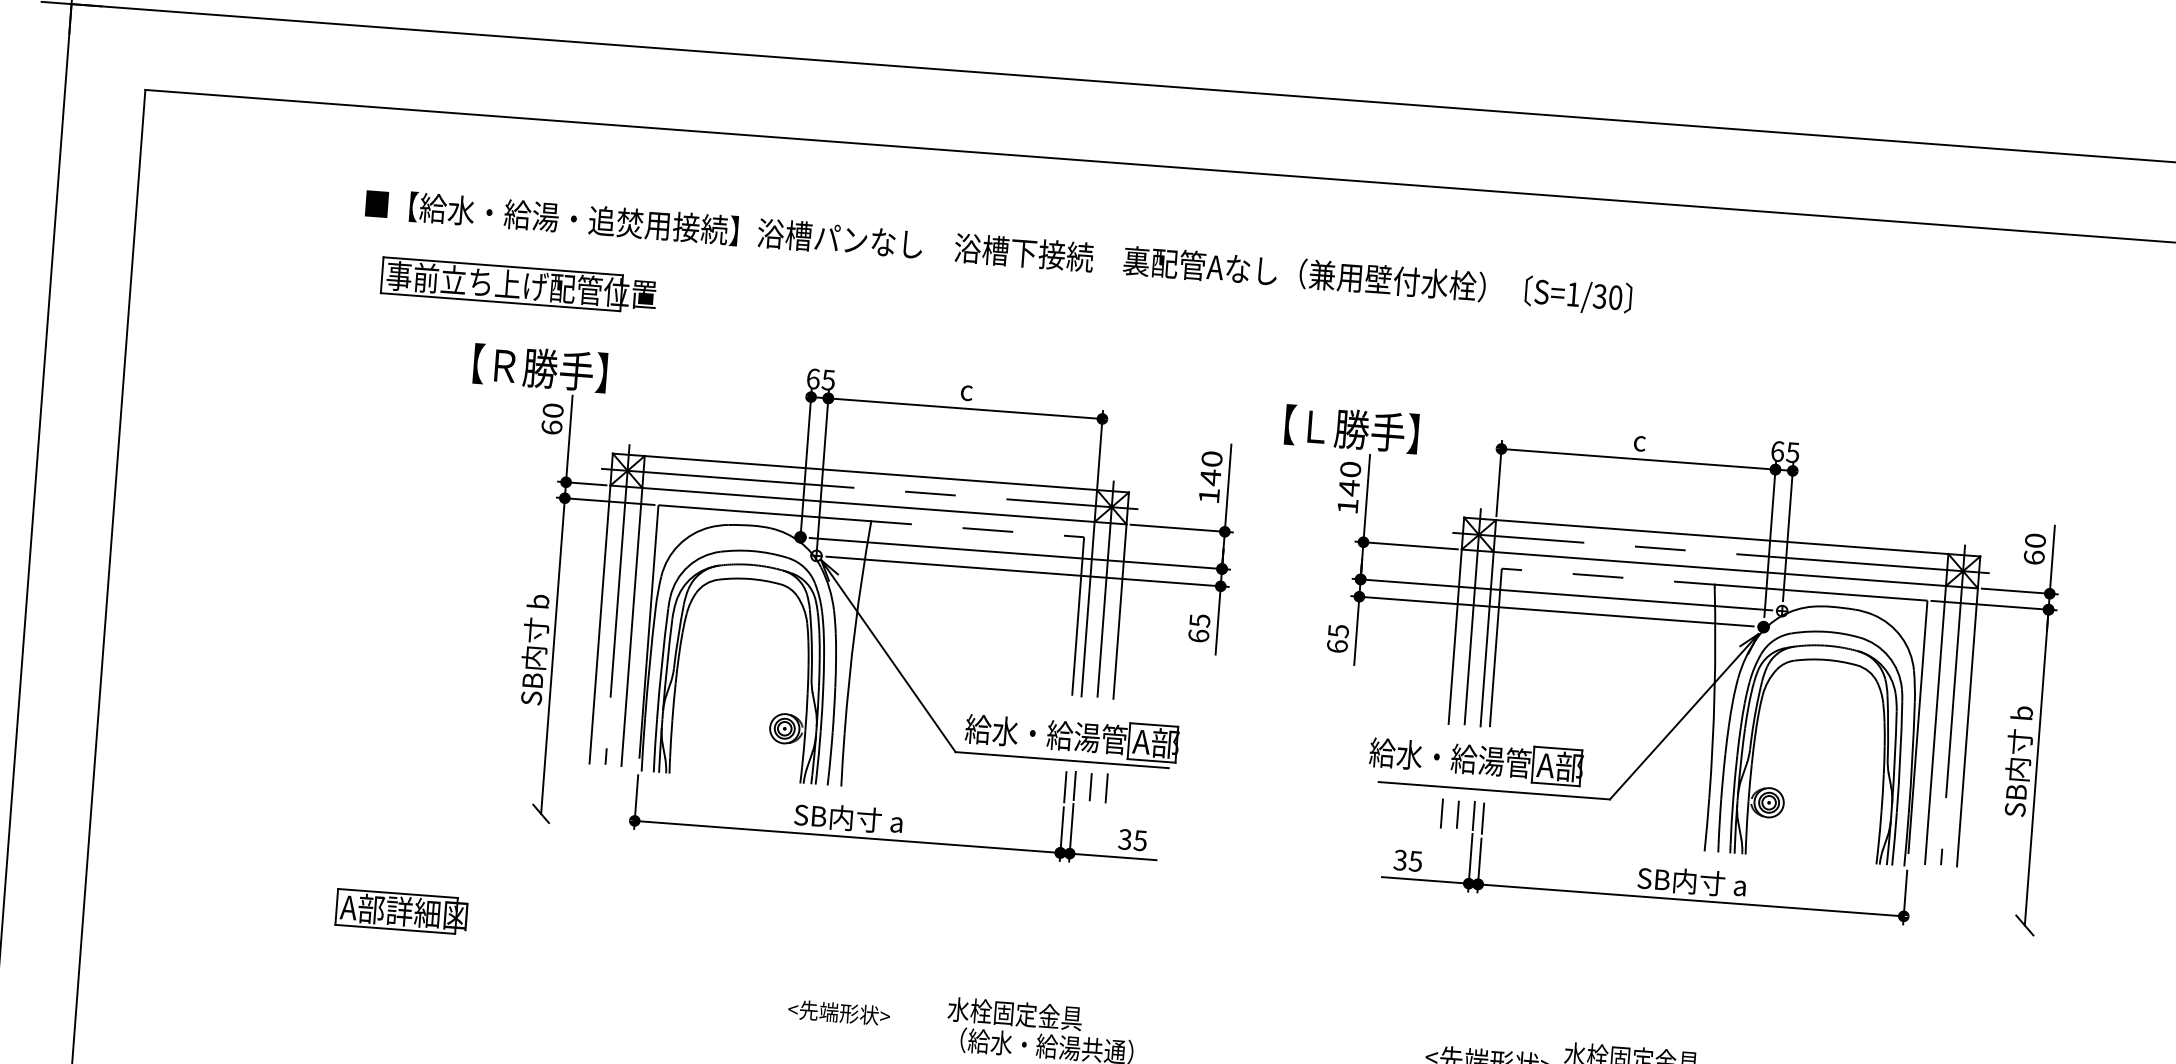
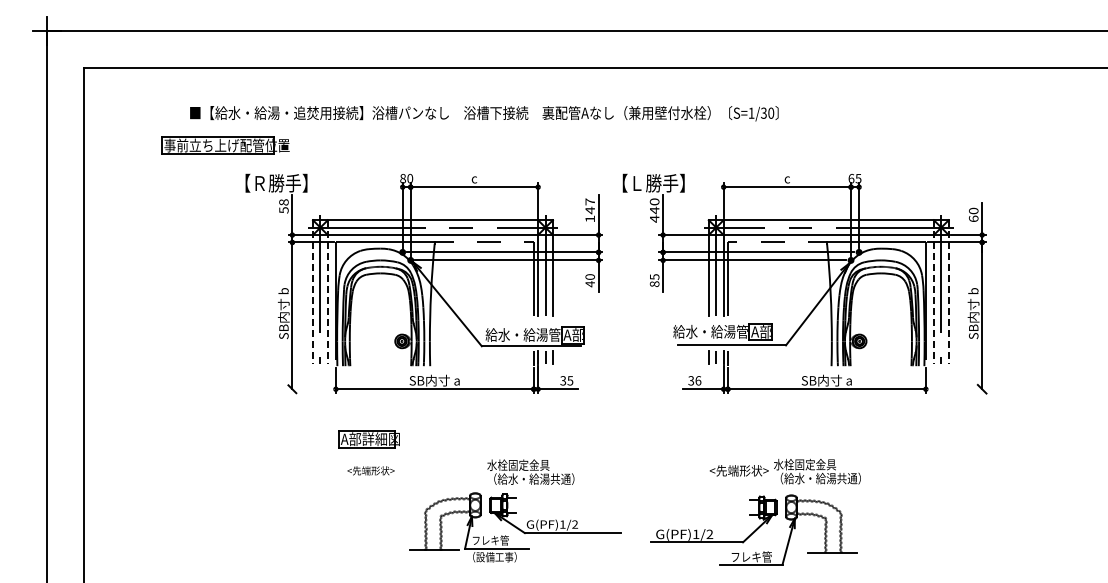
part: (518, 284) -> (225, 145), moved
text: (820, 379) -> (406, 178), 65 -> 80
text: (551, 419) -> (283, 206), 60 -> 58
text: (1210, 458) -> (589, 201), 140 -> 147
text: (1347, 505) -> (654, 218), 140 -> 440
line: (602, 609) -> (313, 292), solid -> dashed
line: (632, 611) -> (327, 292), solid -> dashed
text: (1197, 628) -> (589, 280), 65 -> 40
text: (1337, 644) -> (654, 283), 65 -> 85
line: (1935, 709) -> (933, 292), solid -> dashed
line: (1968, 711) -> (948, 292), solid -> dashed
text: (1416, 860) -> (698, 380), 35 -> 36
part: (399, 911) -> (368, 439), moved
text: (837, 1011) -> (370, 470), moved

